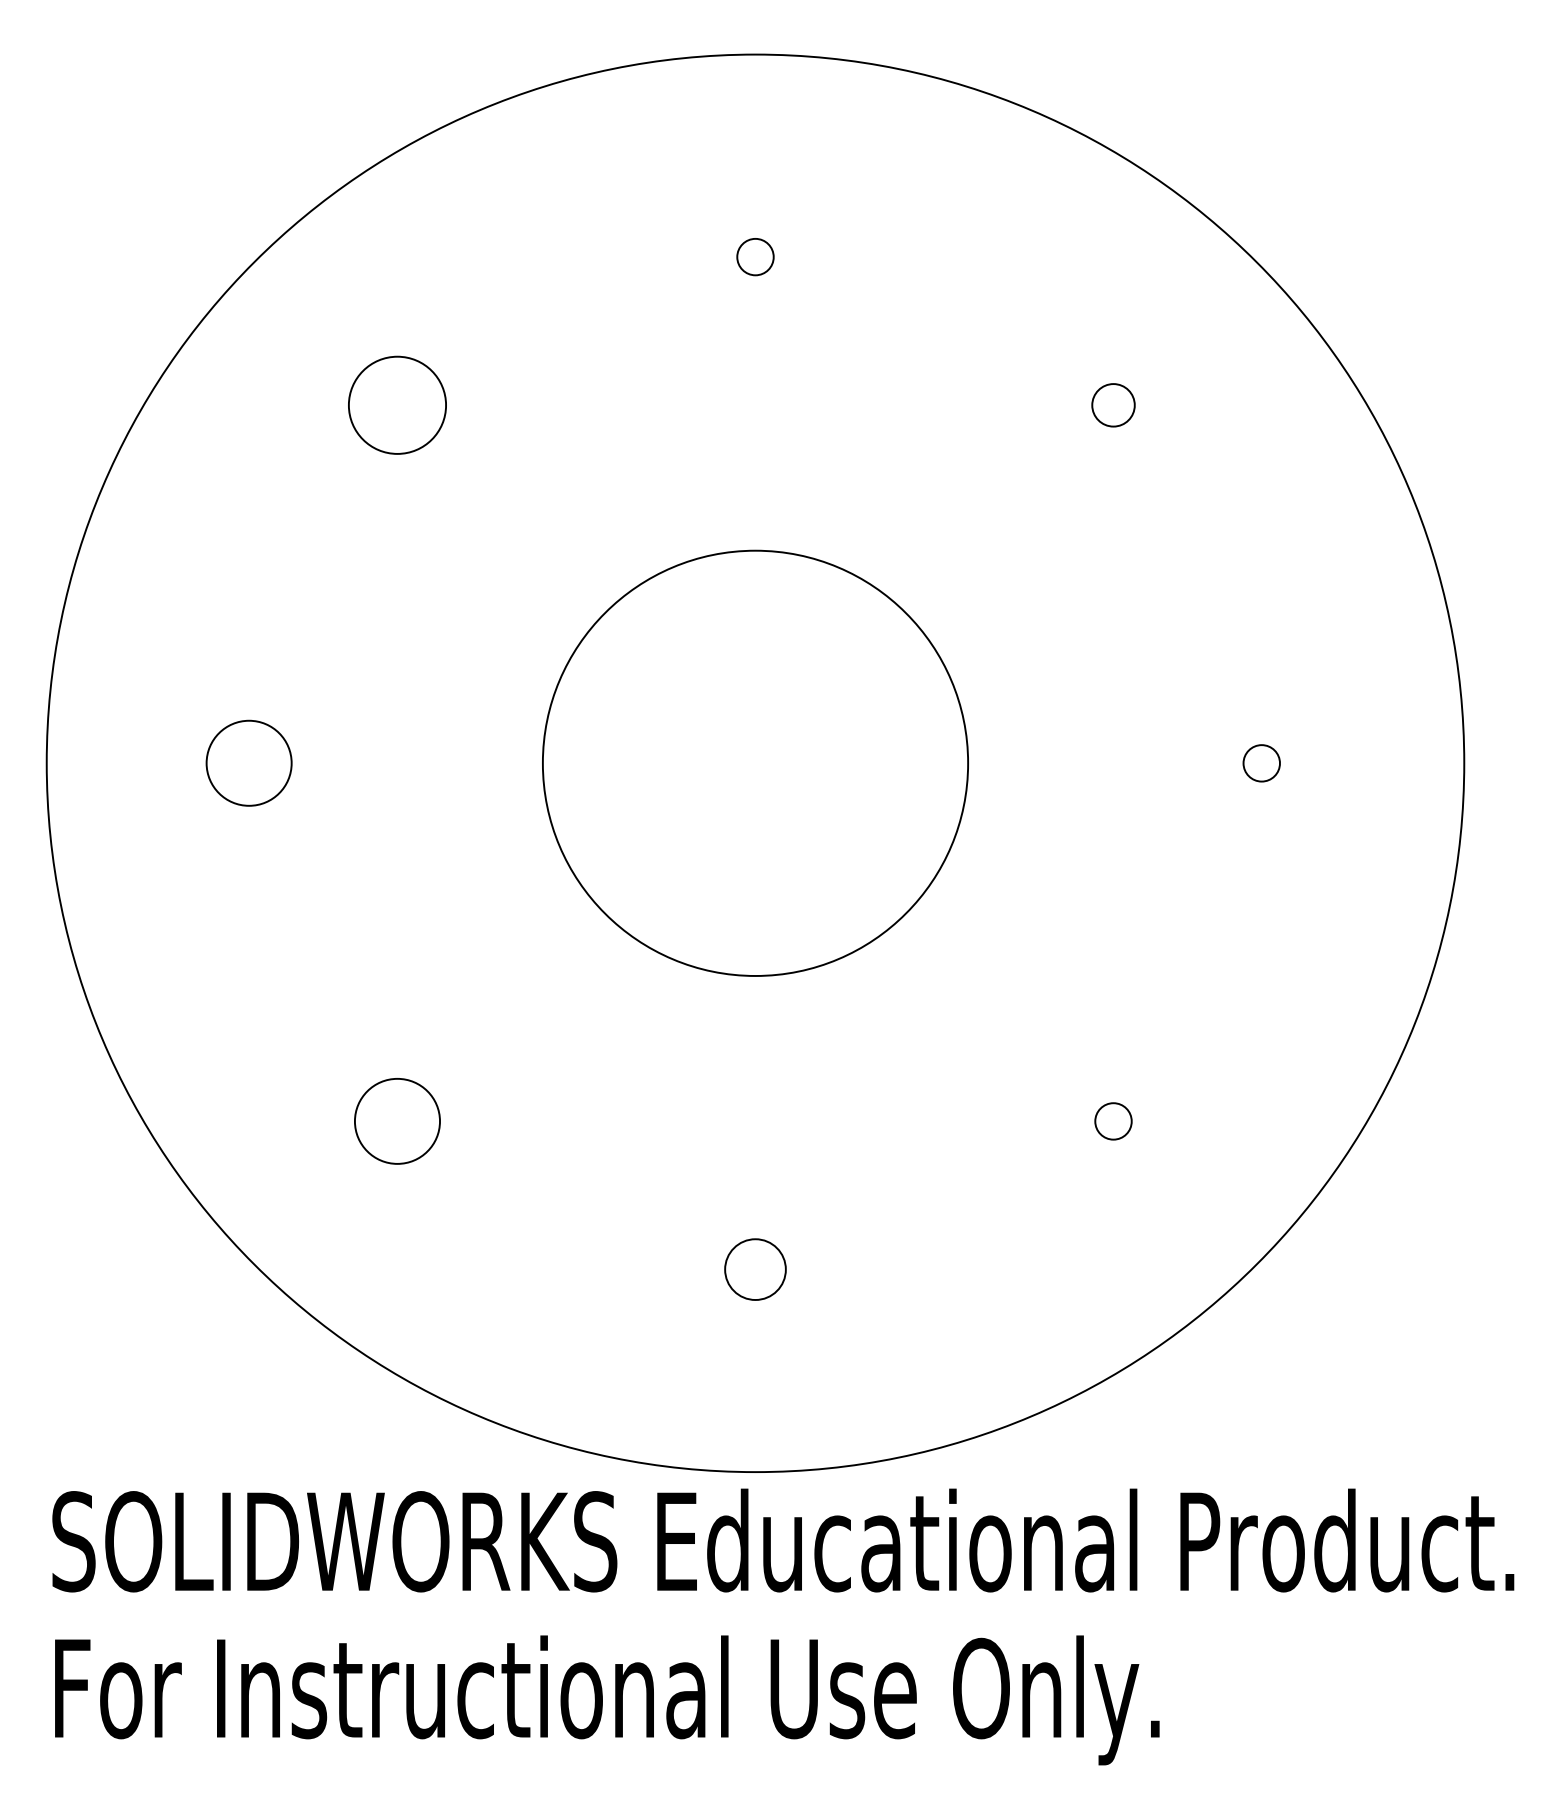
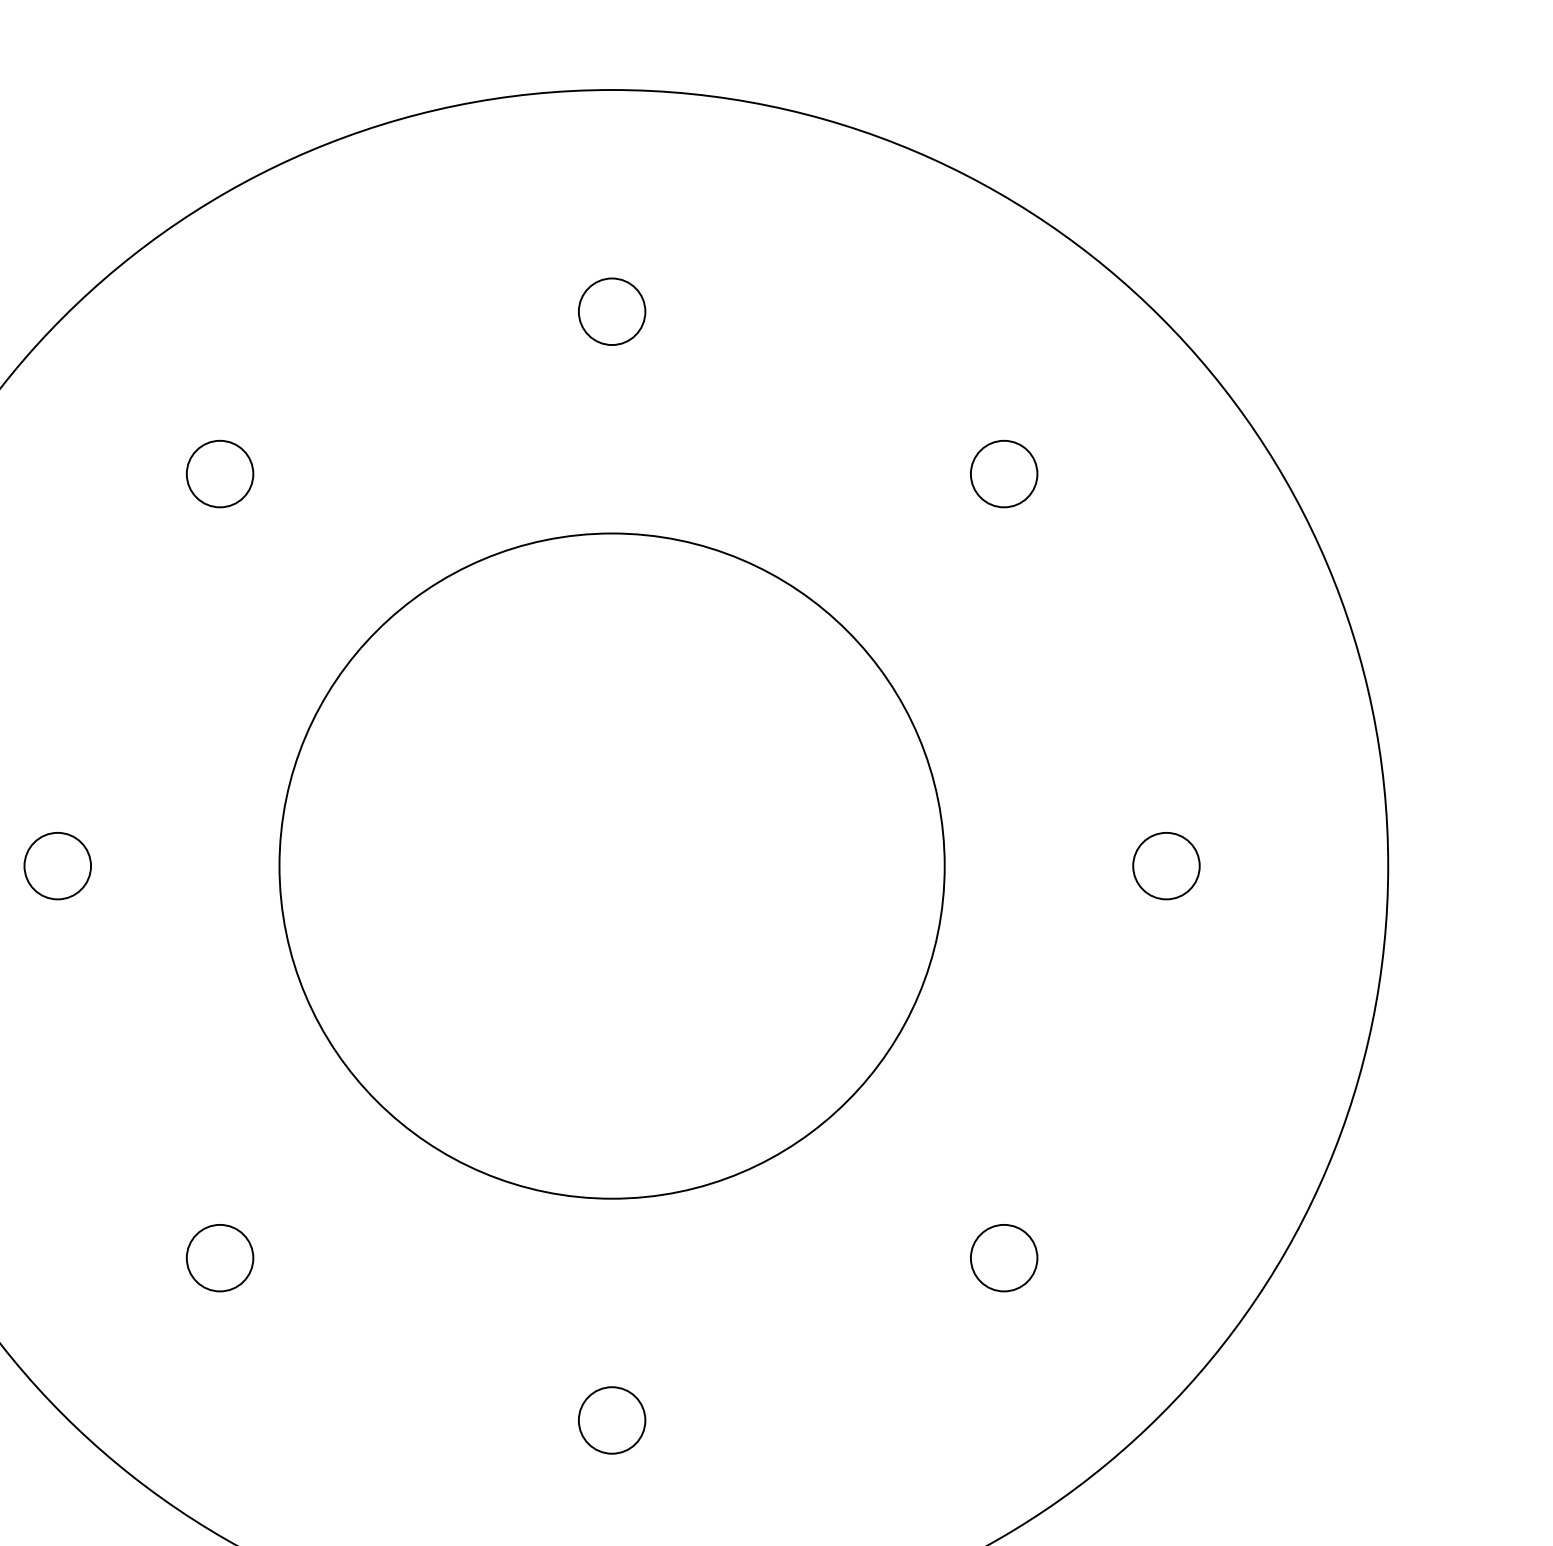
circle: (755, 256) -> (612, 311), size x1.67
circle: (397, 404) -> (220, 473), size x0.62
circle: (1113, 404) -> (1004, 473), size x1.43
circle: (1261, 762) -> (1166, 865), size x1.67
circle: (249, 763) -> (58, 866), size x0.71
circle: (755, 763) -> (612, 866), size x1.43
circle: (397, 1121) -> (220, 1258), size x0.71
circle: (1113, 1121) -> (1004, 1258), size x1.67

